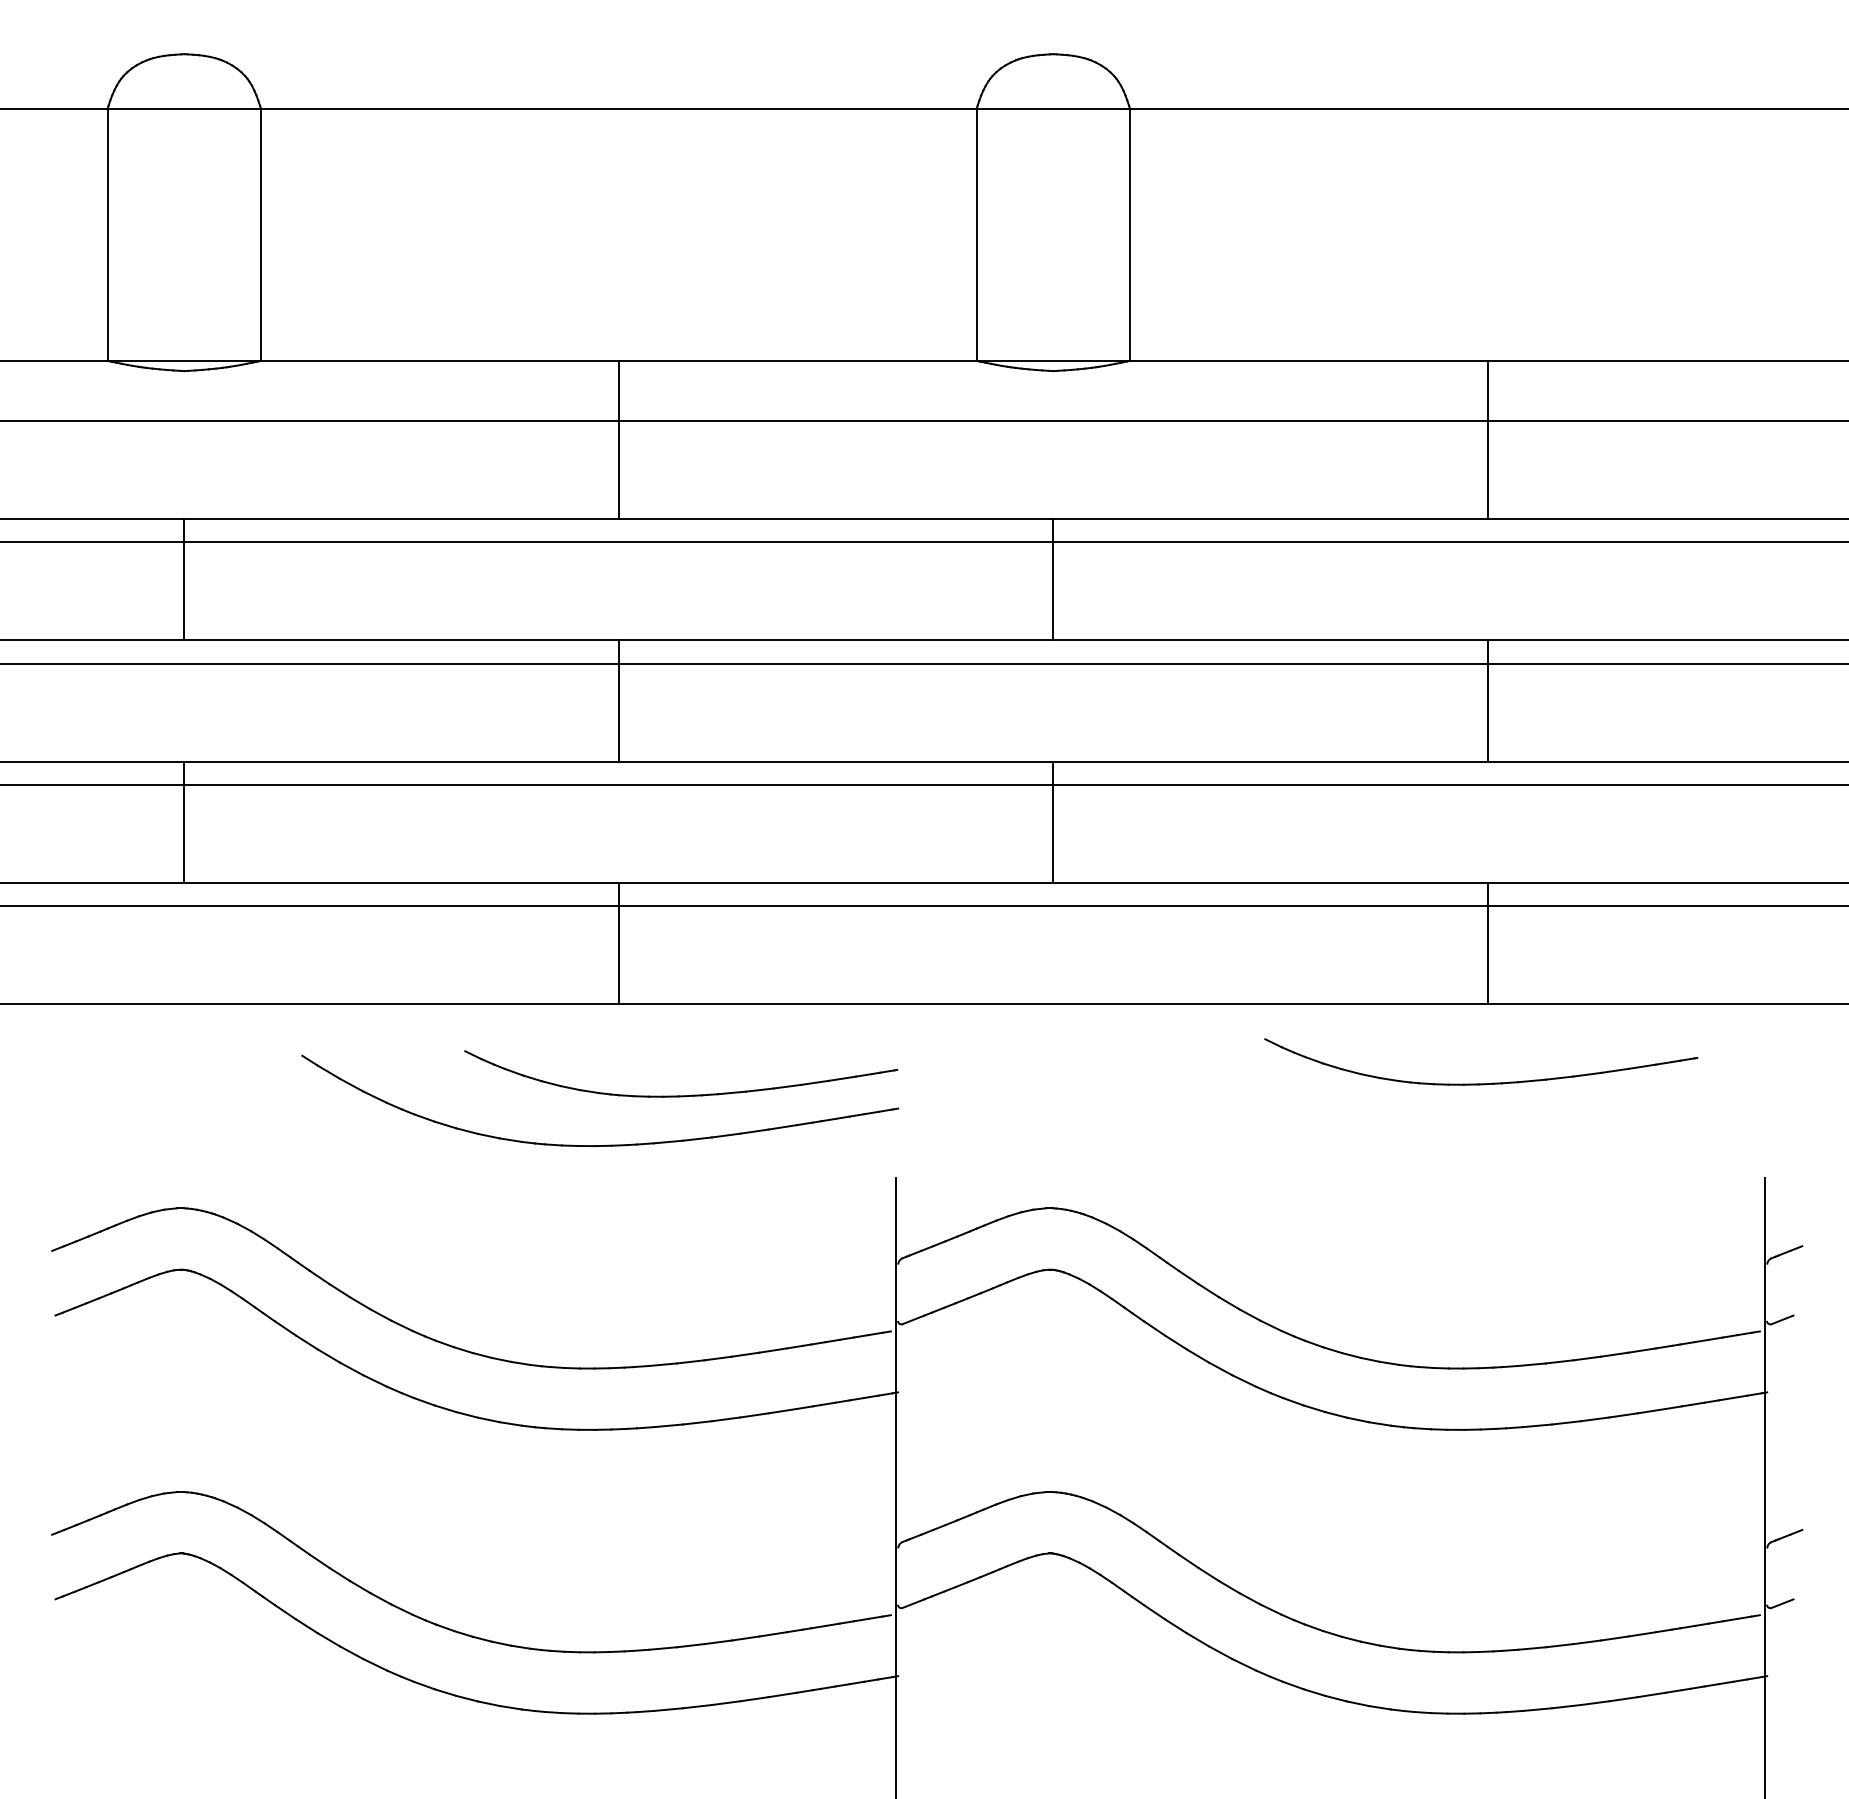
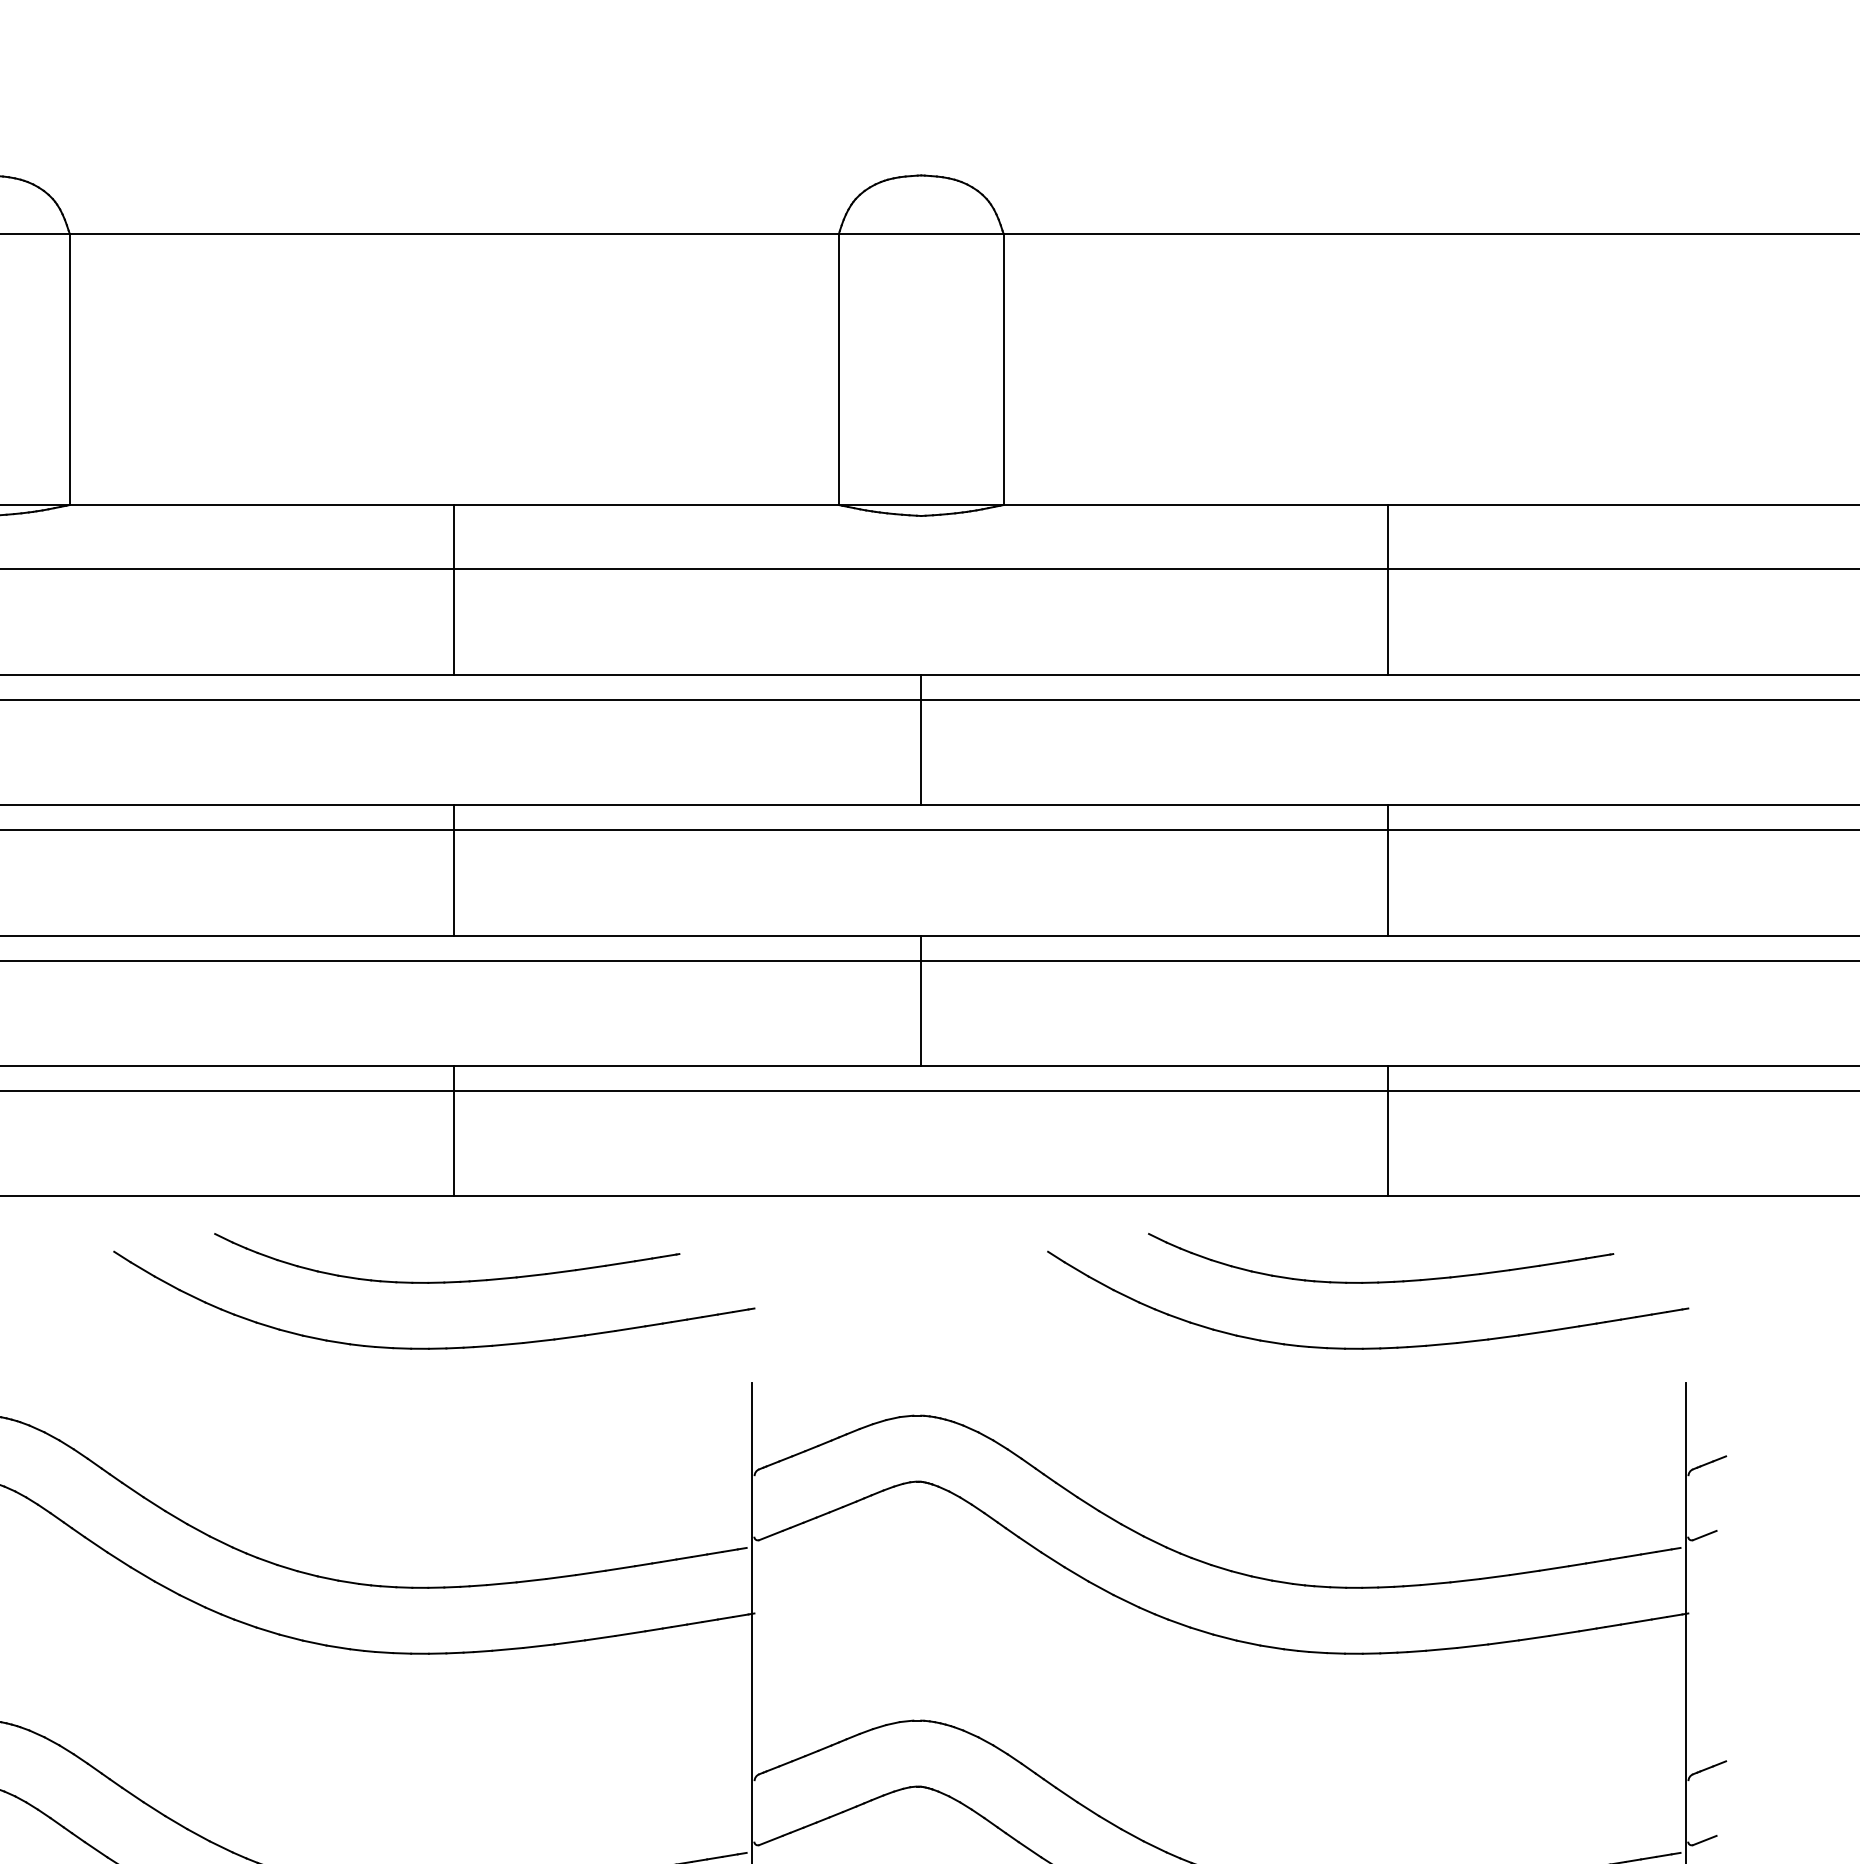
part: (681, 1095) -> (447, 1281), moved
part: (1477, 1144) -> (1377, 1347), added

